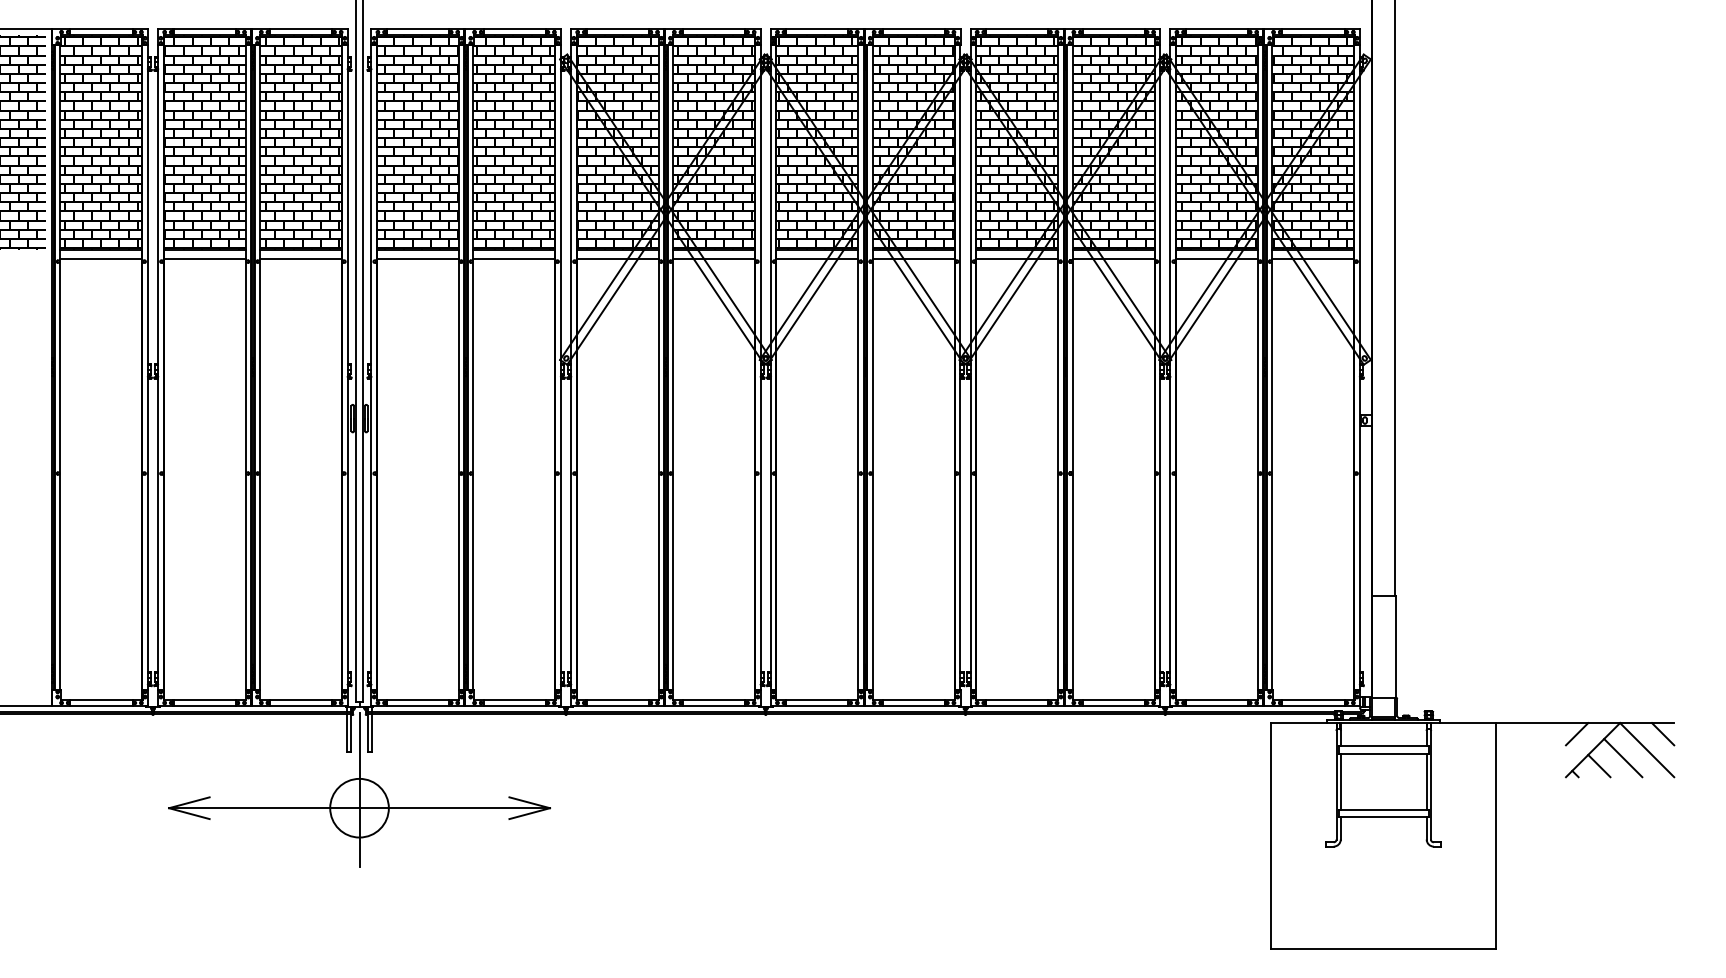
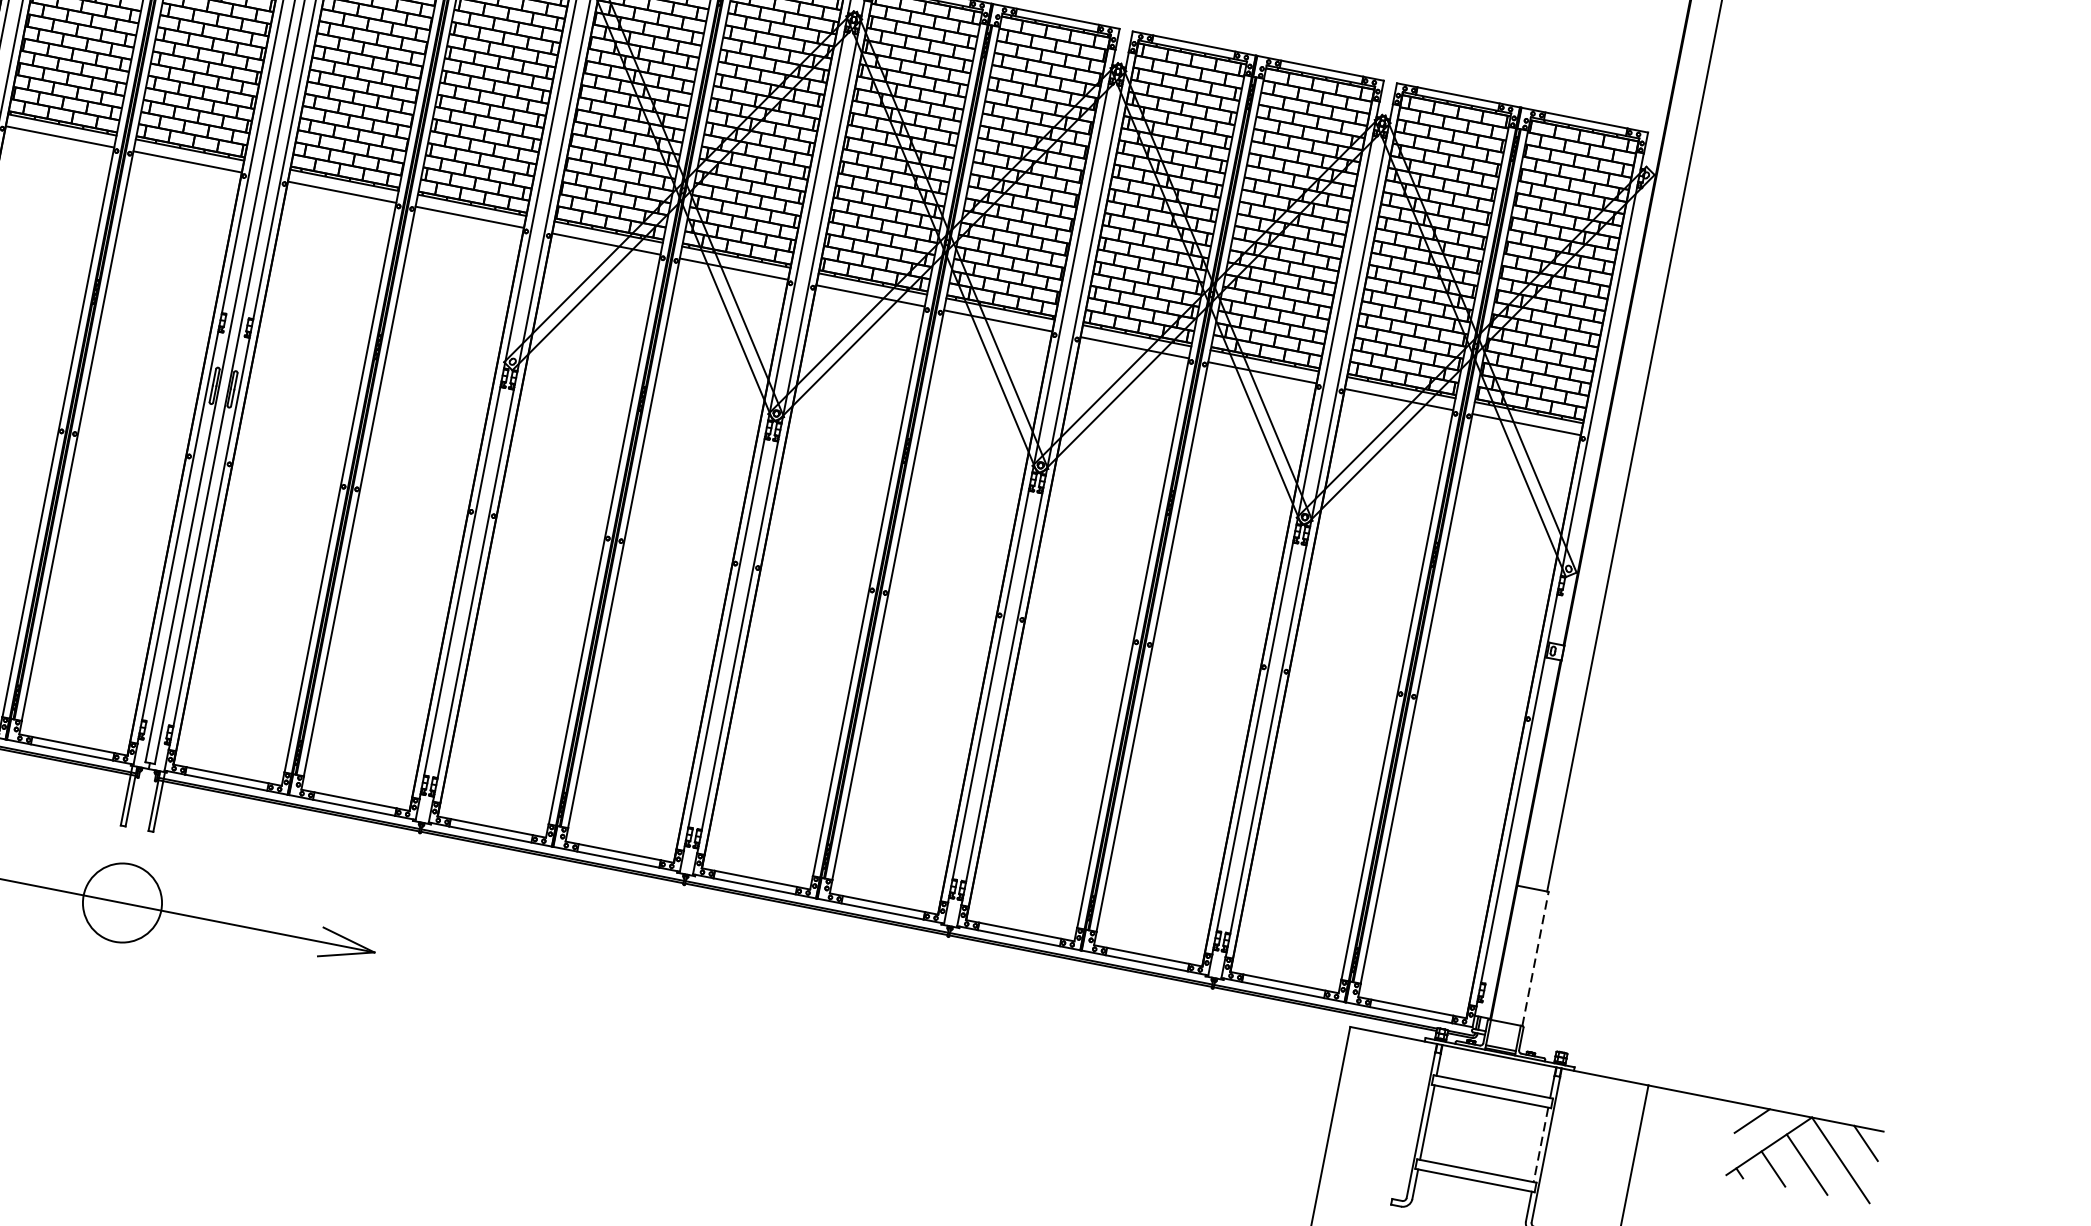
line: (1396, 647) -> (1535, 959), solid -> dashed
line: (1426, 782) -> (1540, 1145), solid -> dashed
line: (359, 789) -> (127, 878), removed

